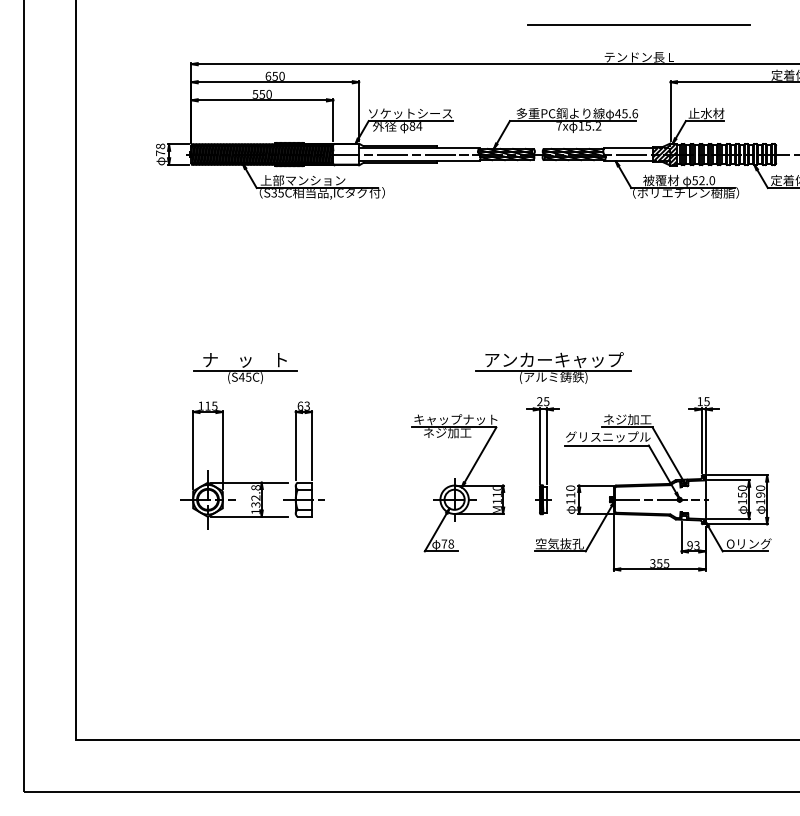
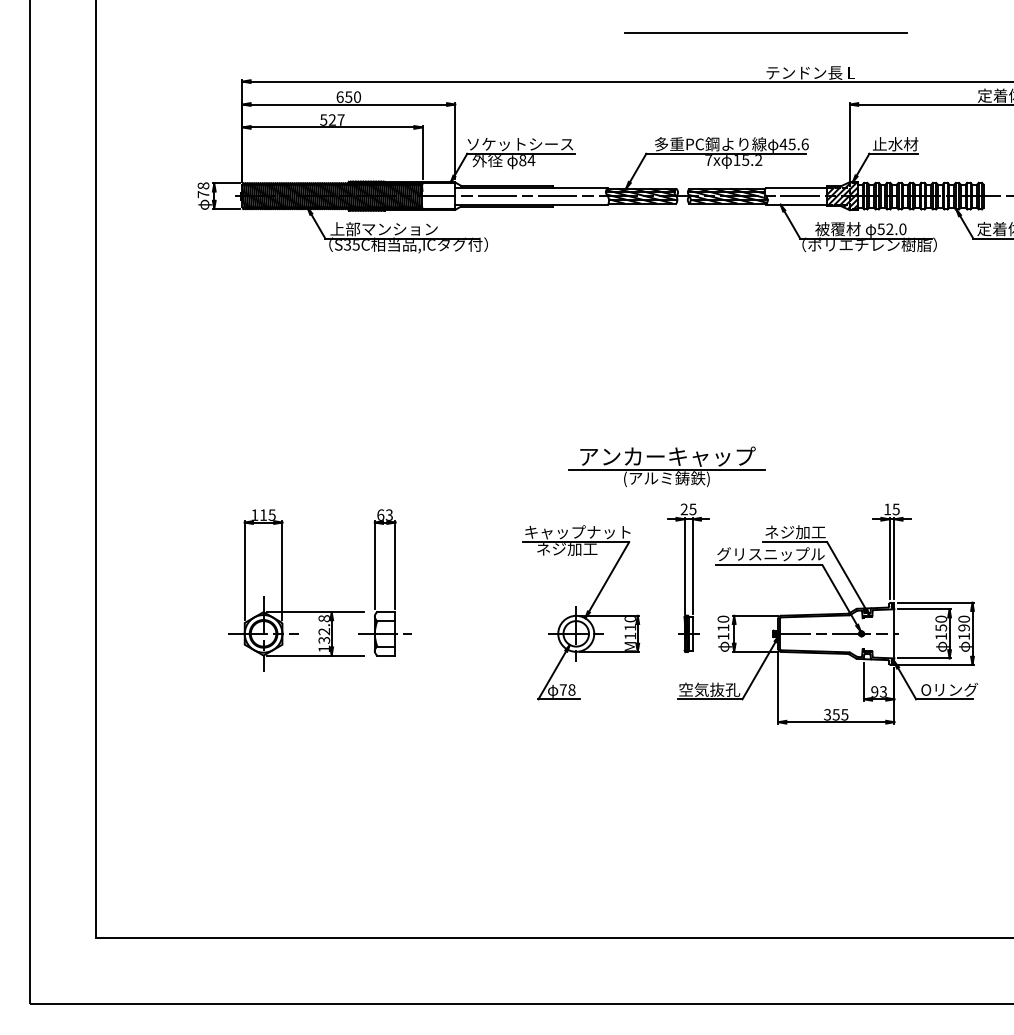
line: (638, 25) -> (765, 32), moved
text: (265, 94) -> (336, 119), 550 -> 527
part: (553, 367) -> (666, 466), moved
part: (245, 368) -> (311, 467), removed

